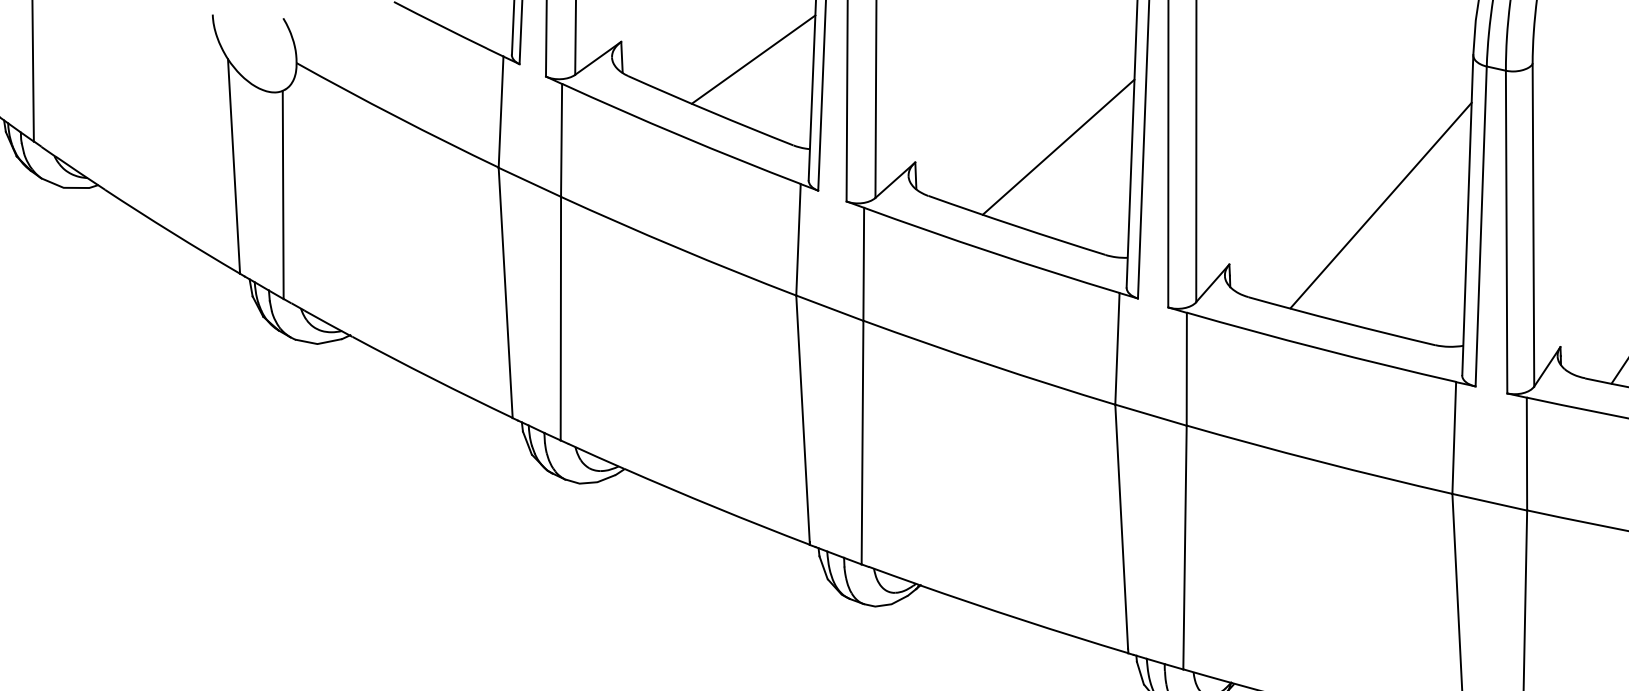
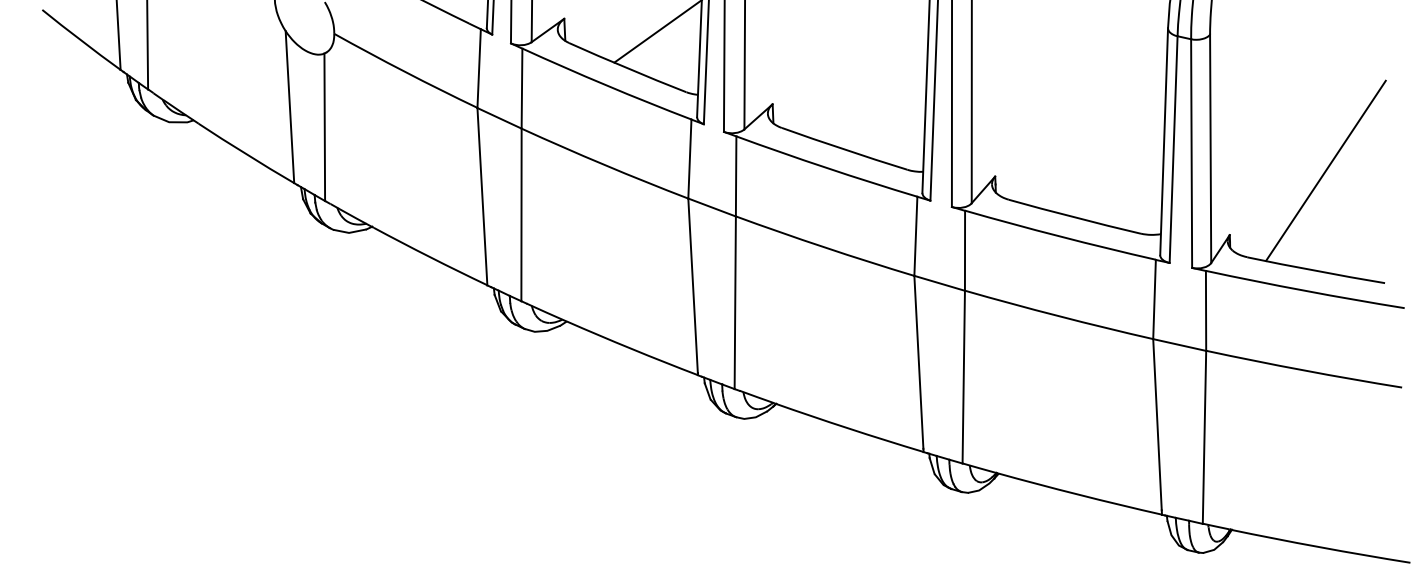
line: (1057, 147) -> (873, 93), removed
line: (1380, 205) -> (1102, 134), removed

